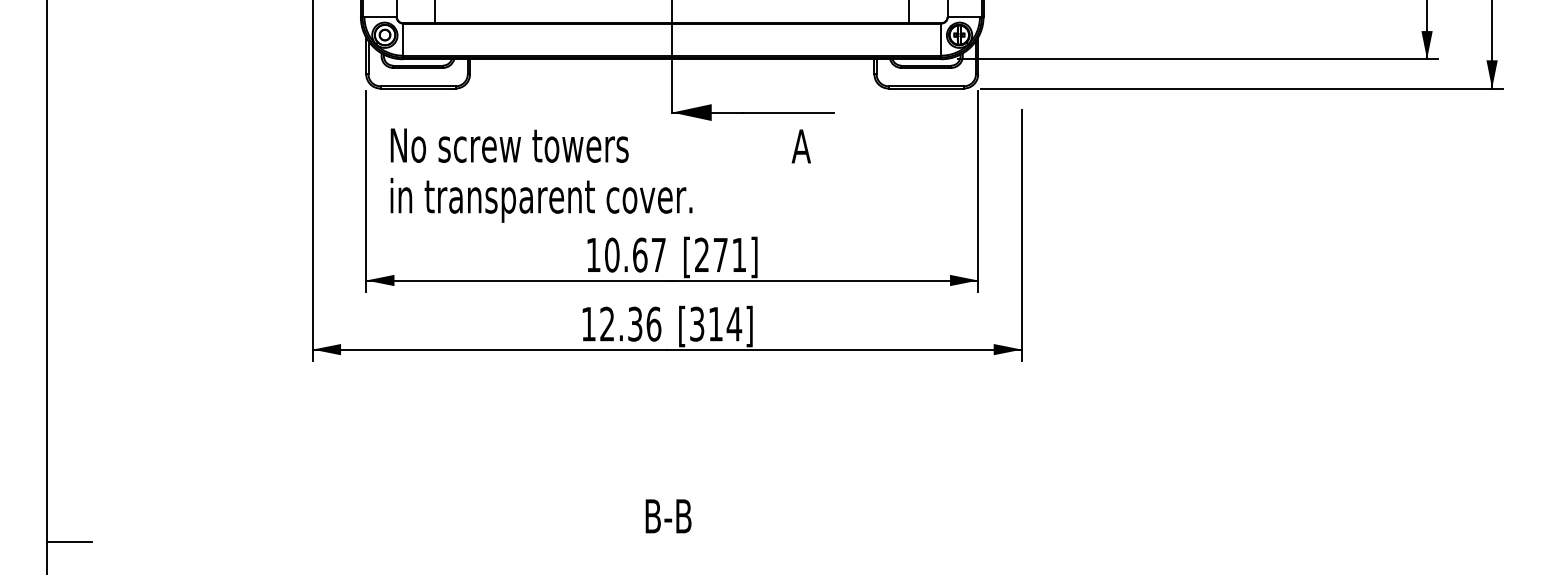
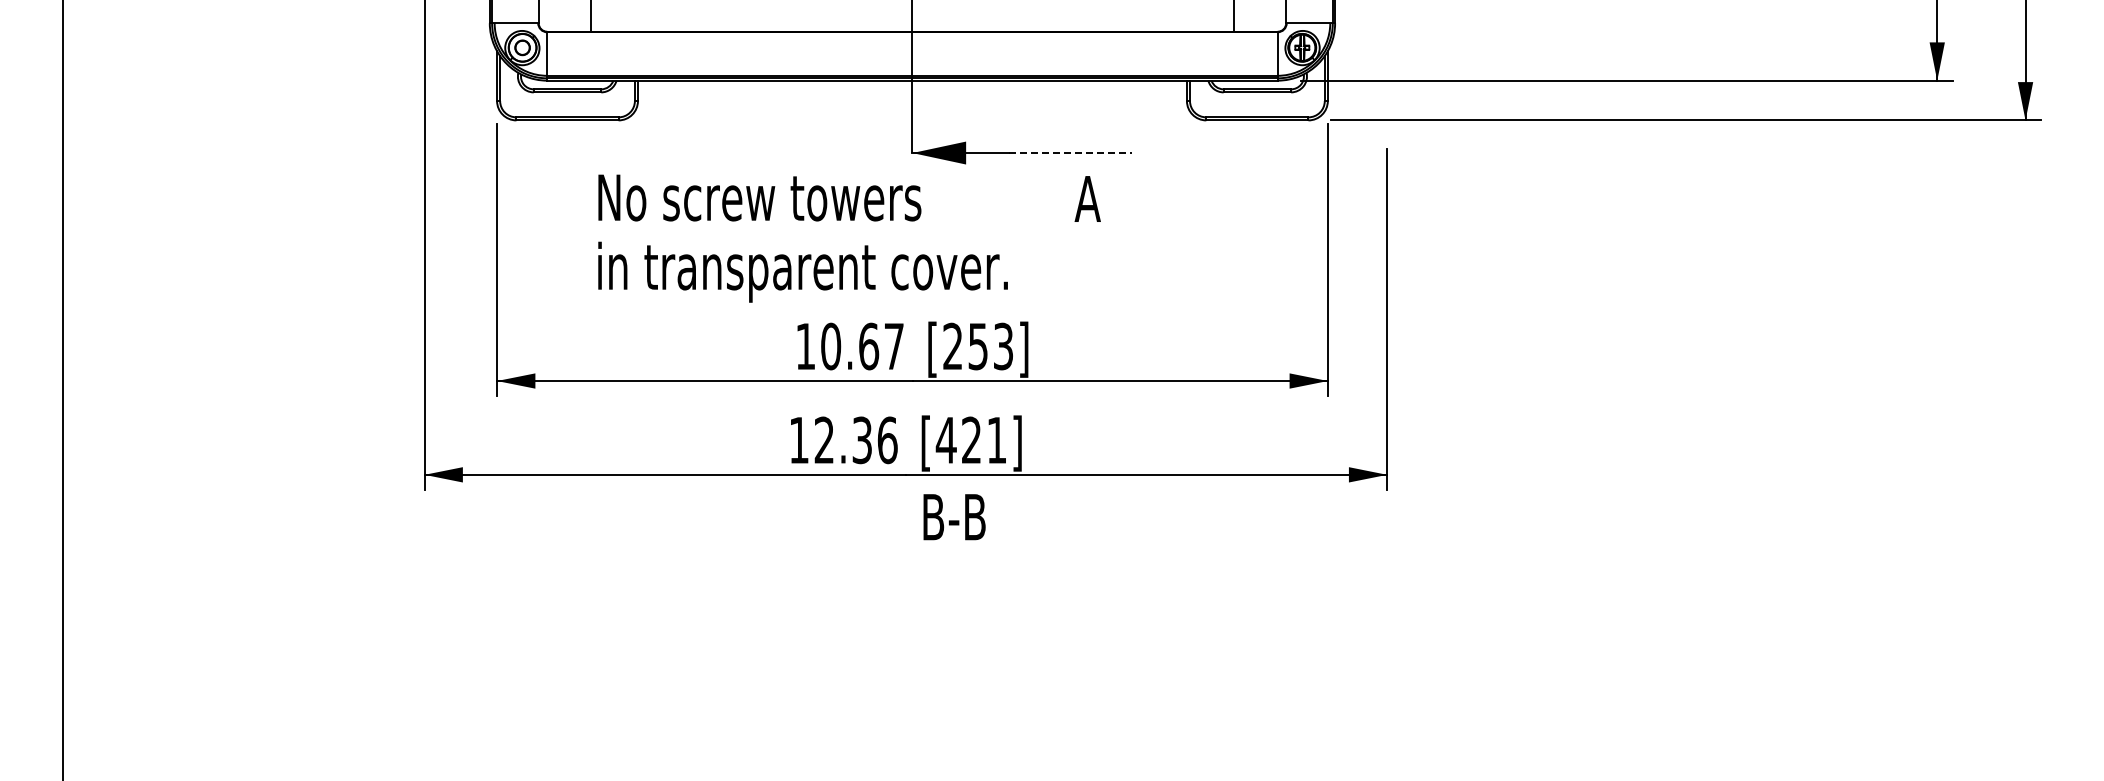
line: (788, 112) -> (1070, 153), solid -> dashed
text: (541, 175) -> (802, 238), moved
text: (729, 255) -> (990, 346), [271] -> [253]
text: (715, 324) -> (971, 440), [314] -> [421]
text: (668, 516) -> (954, 517), moved
line: (68, 542) -> (93, 736), removed

